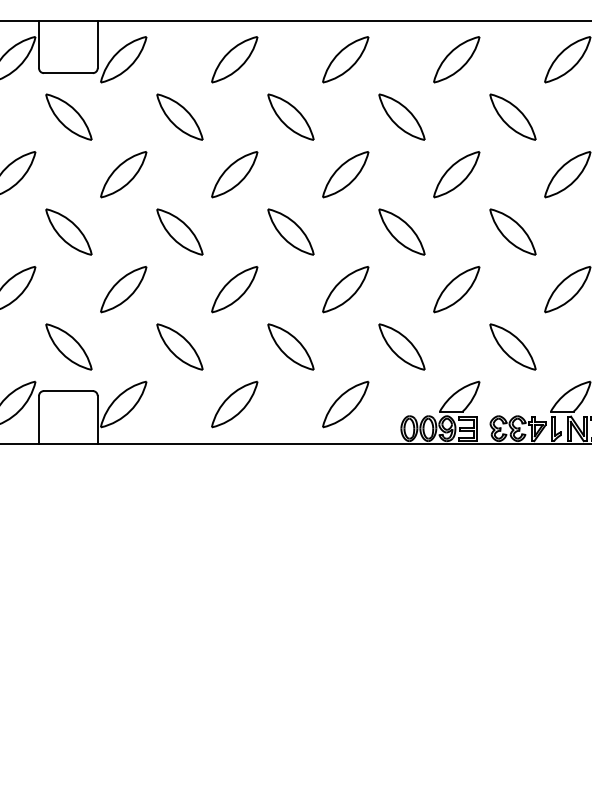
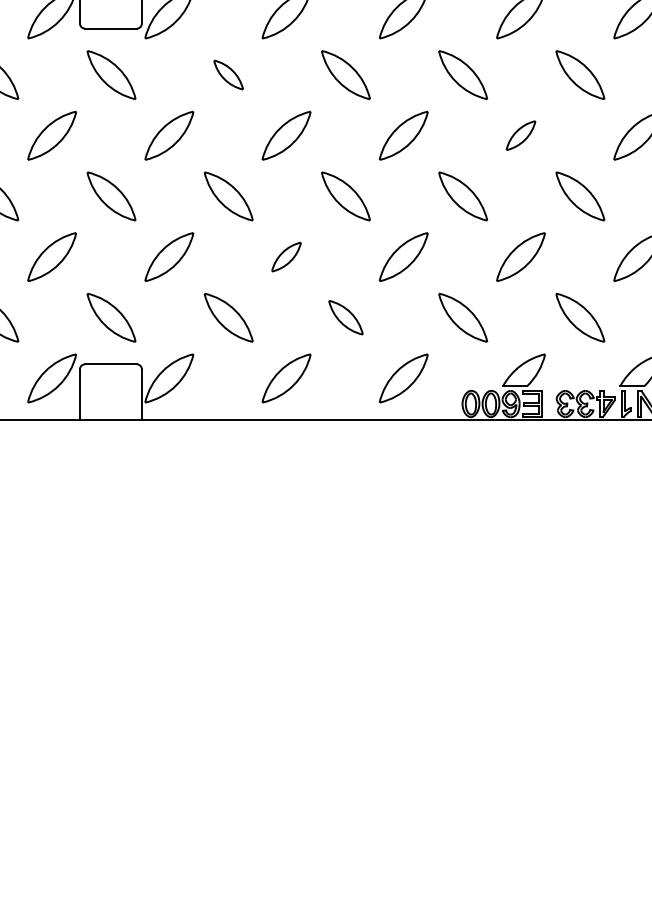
part: (179, 116) -> (228, 74), size x0.6
part: (456, 174) -> (520, 135), size x0.6
part: (234, 288) -> (286, 256), size x0.6
part: (290, 346) -> (345, 317), size x0.7

